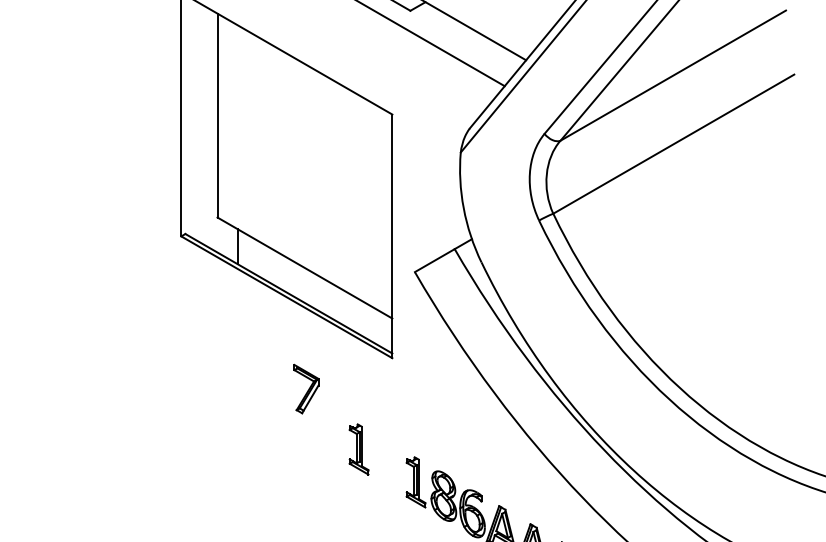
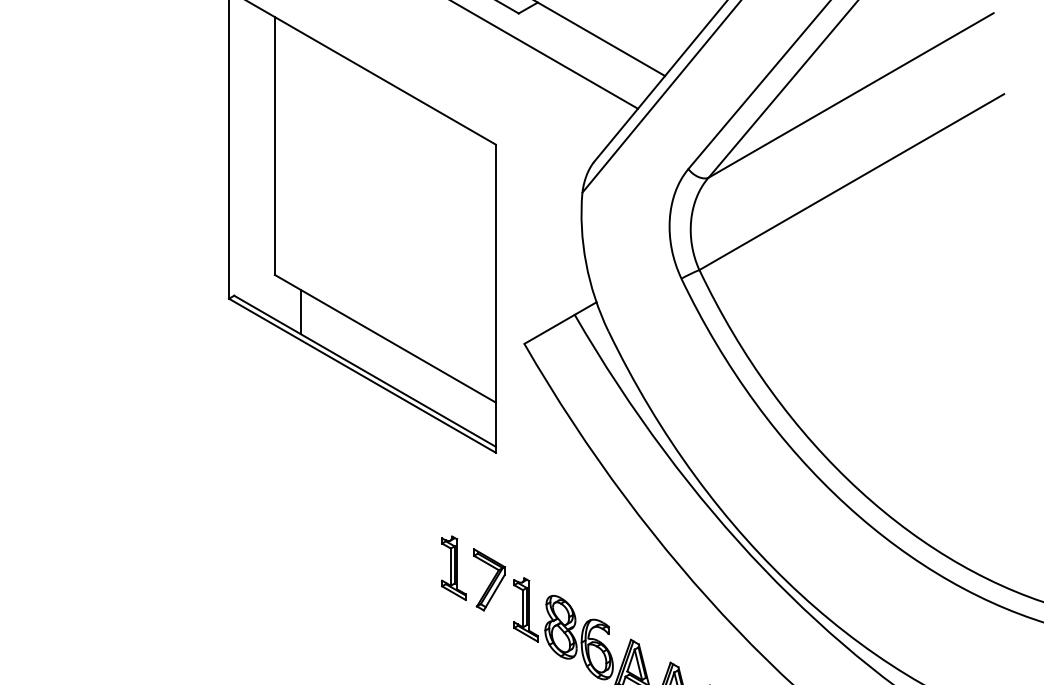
part: (306, 388) -> (489, 579), moved

